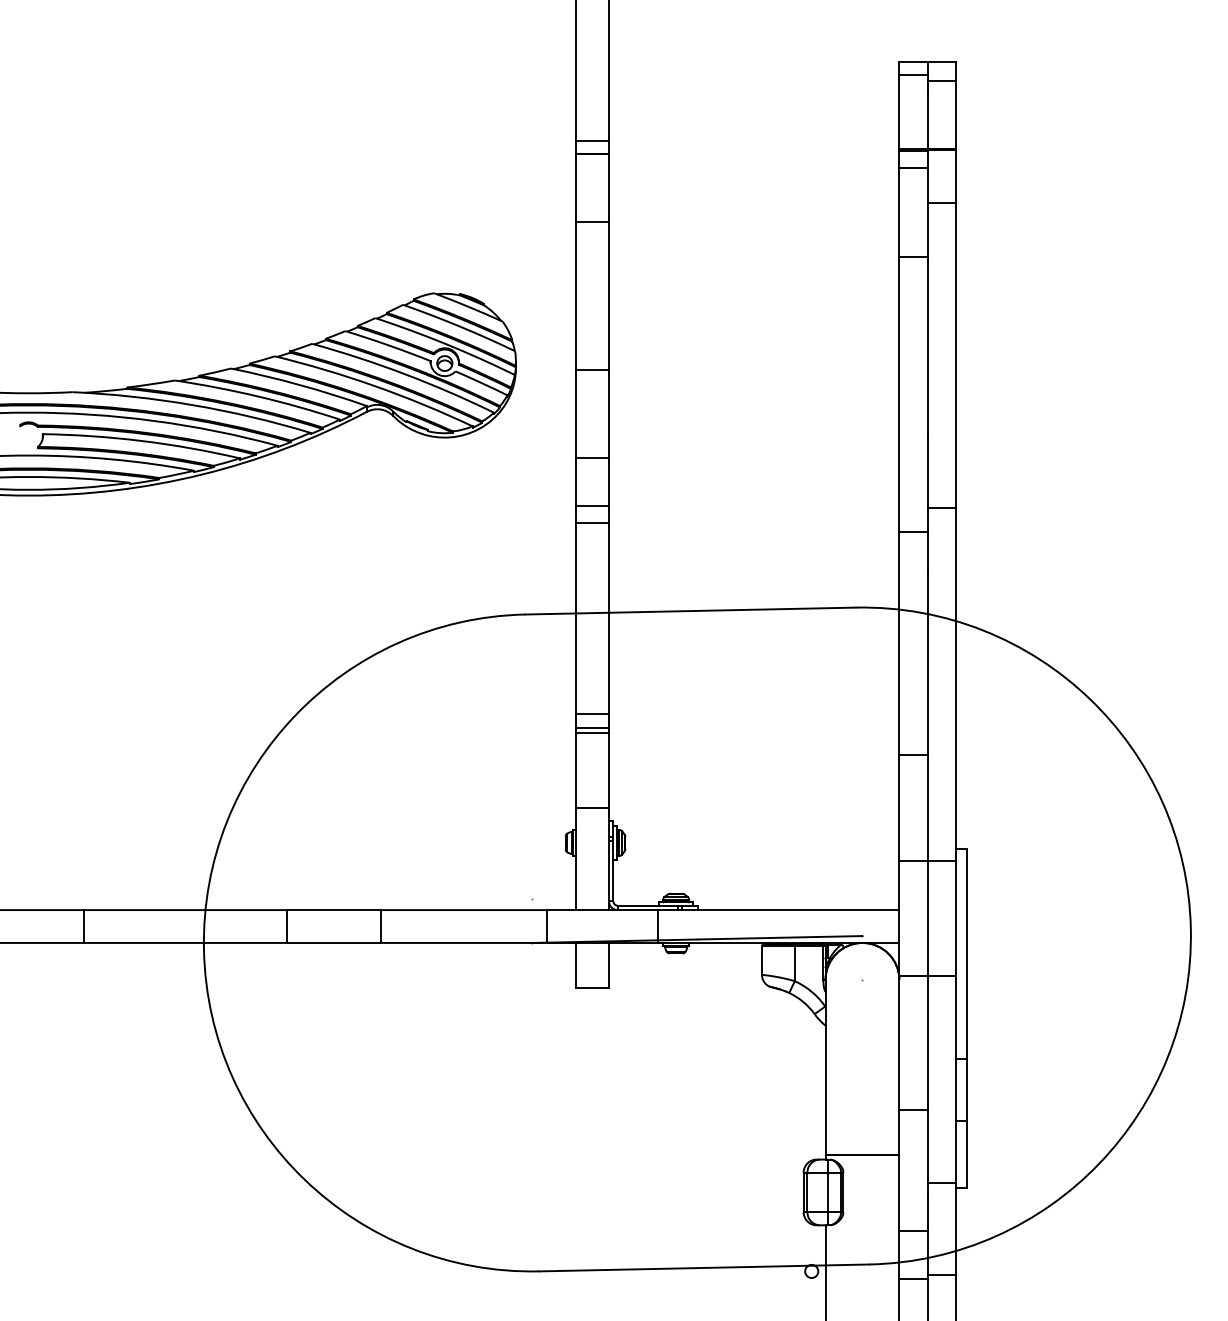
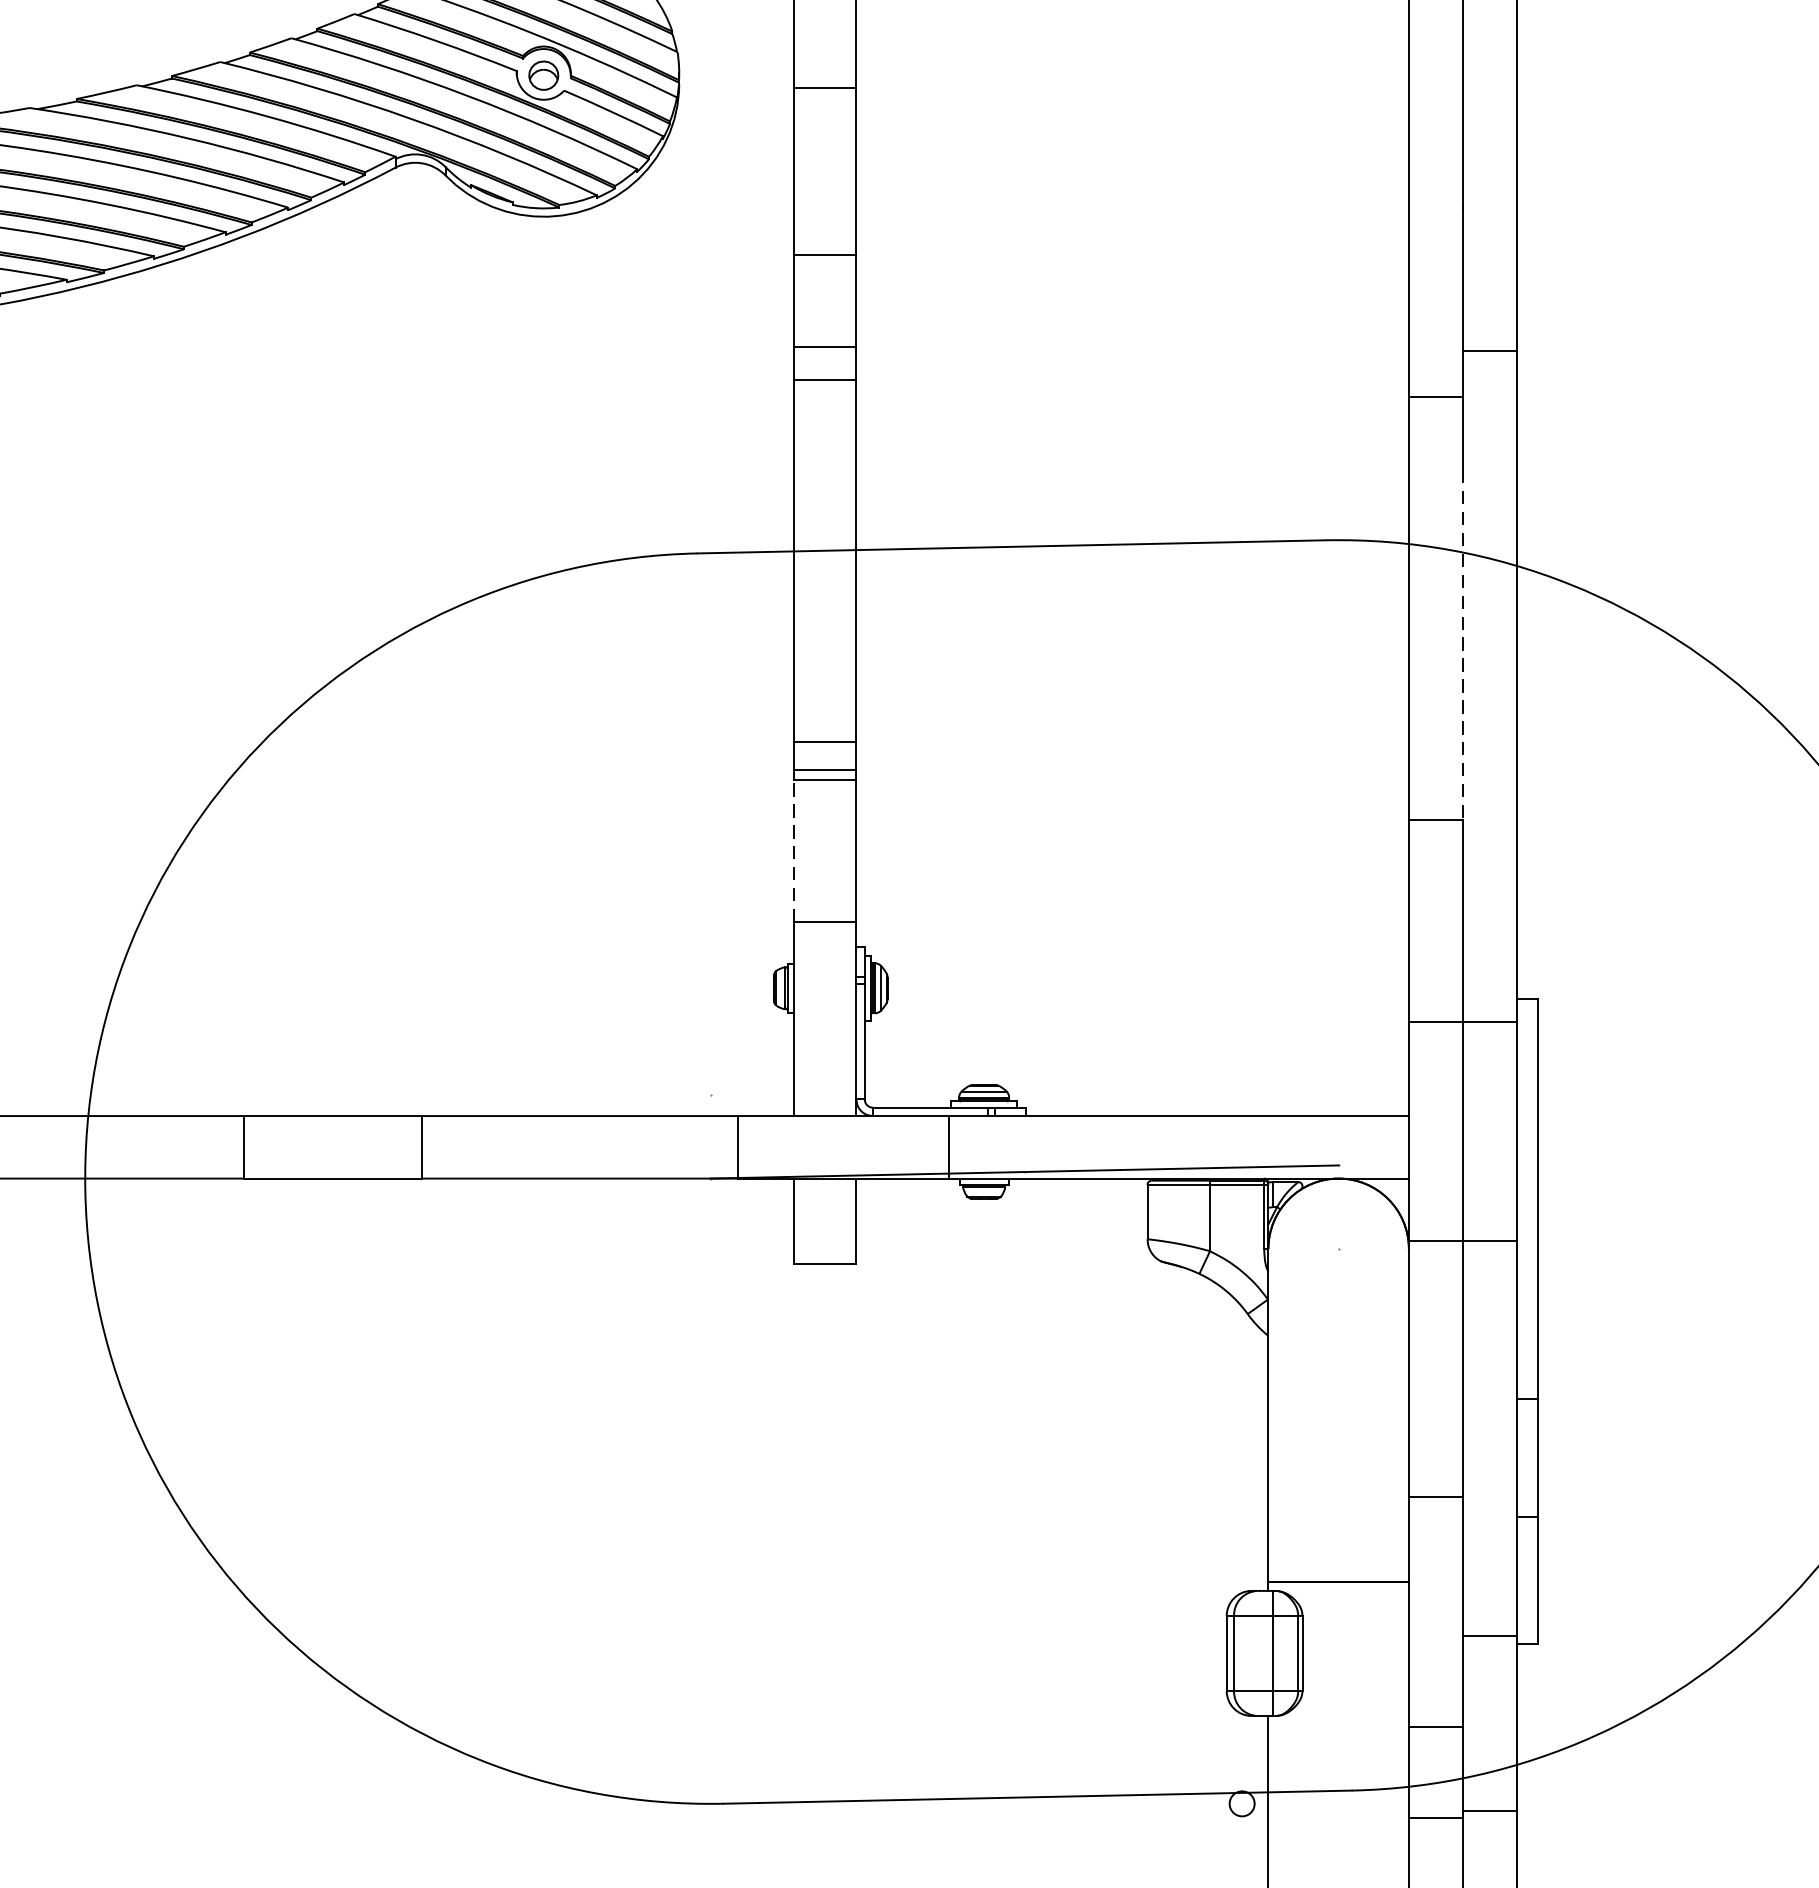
line: (927, 662) -> (1462, 644), solid -> dashed
line: (576, 770) -> (794, 850), solid -> dashed

